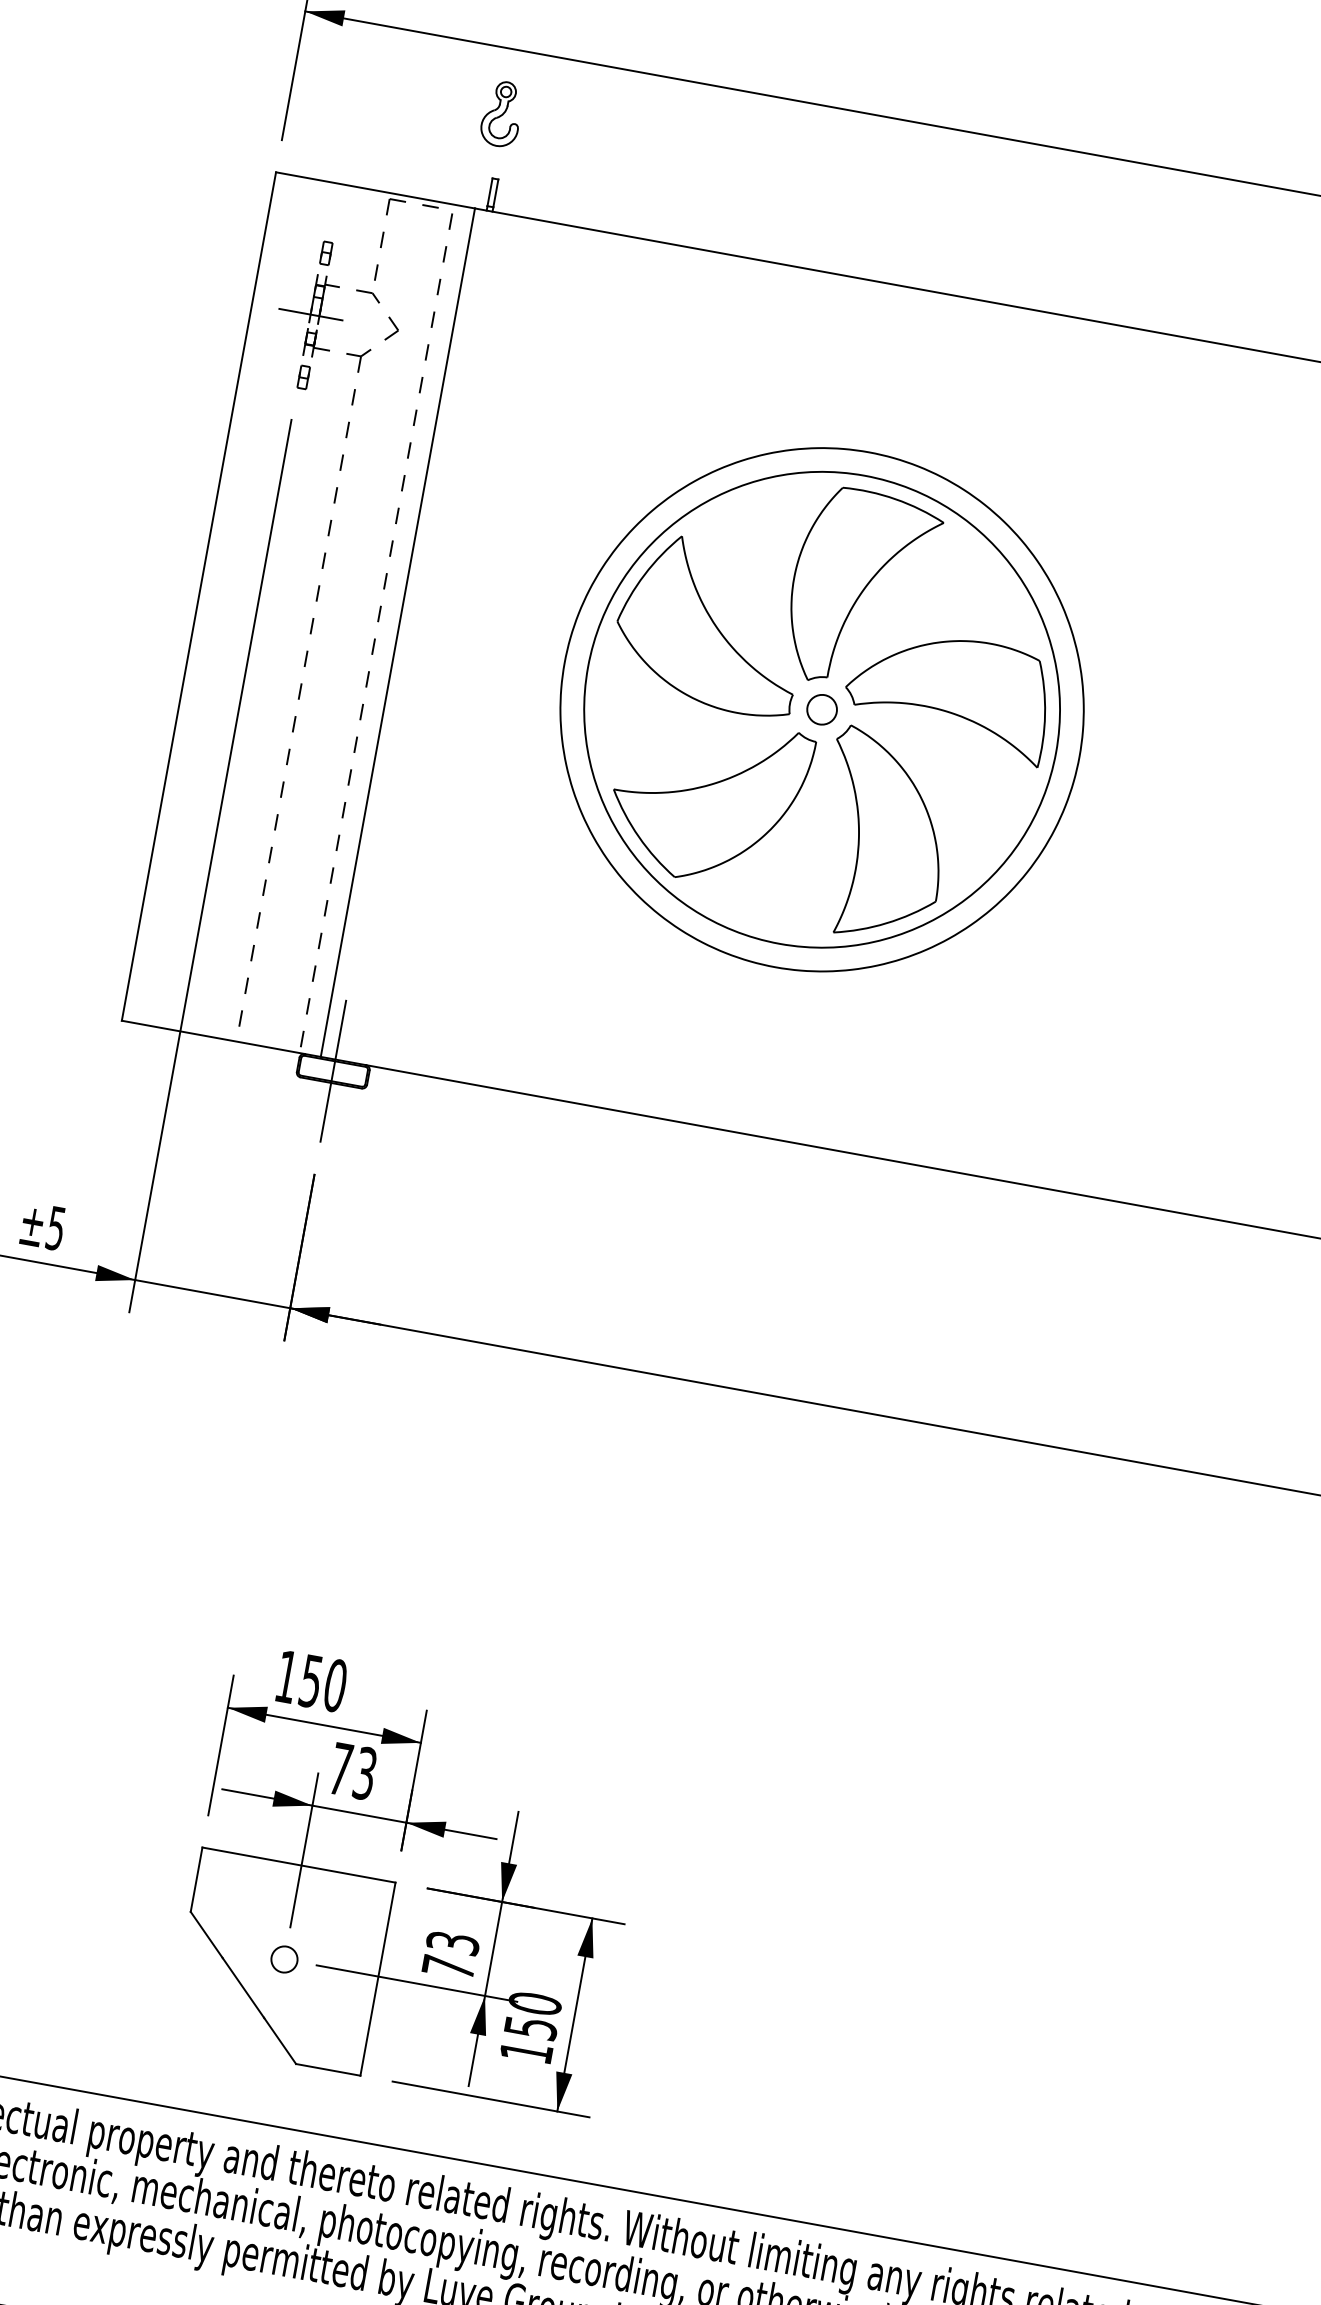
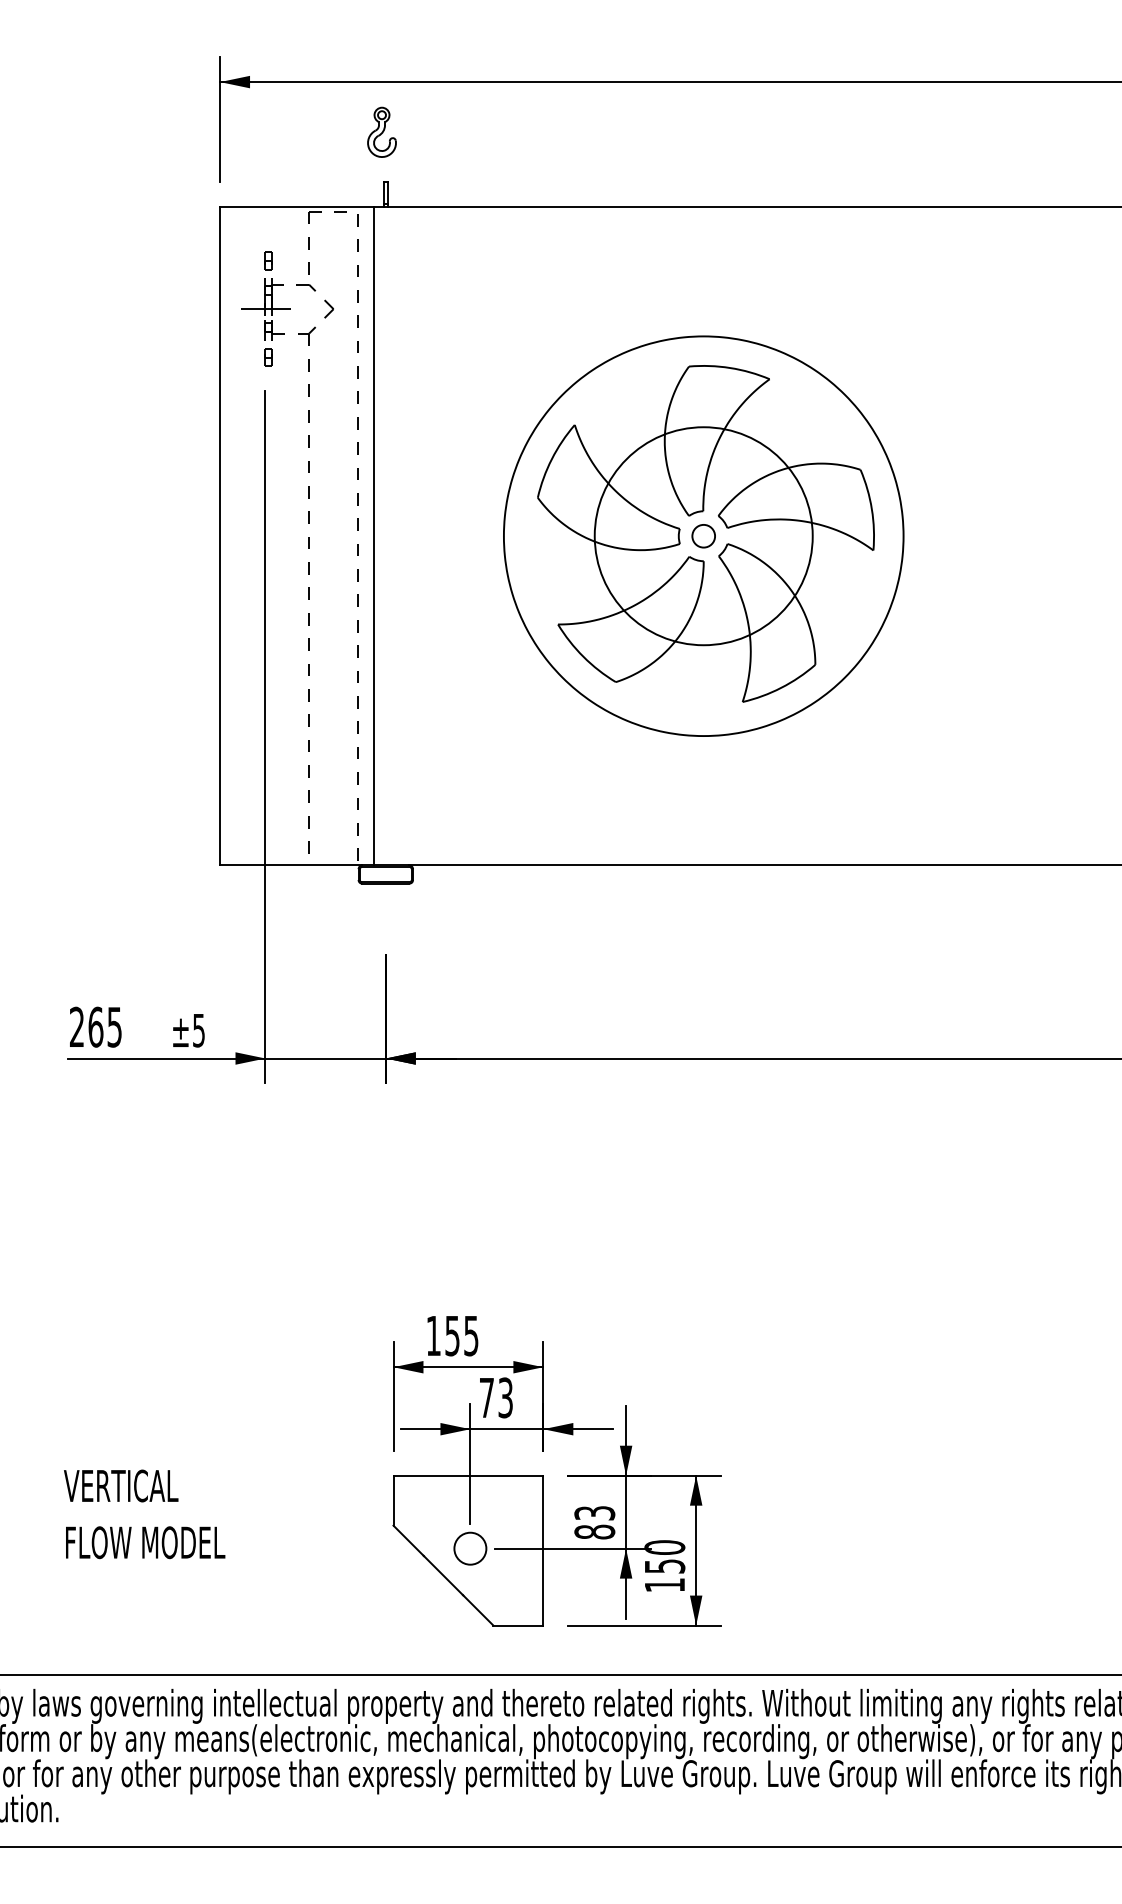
circle: (821, 708) -> (703, 535), size x0.6
line: (332, 1071) -> (385, 874), removed
text: (335, 1685) -> (471, 1335), 150 -> 155
circle: (284, 1959) -> (470, 1548), size x1.6
text: (448, 1966) -> (594, 1531), 73 -> 83

